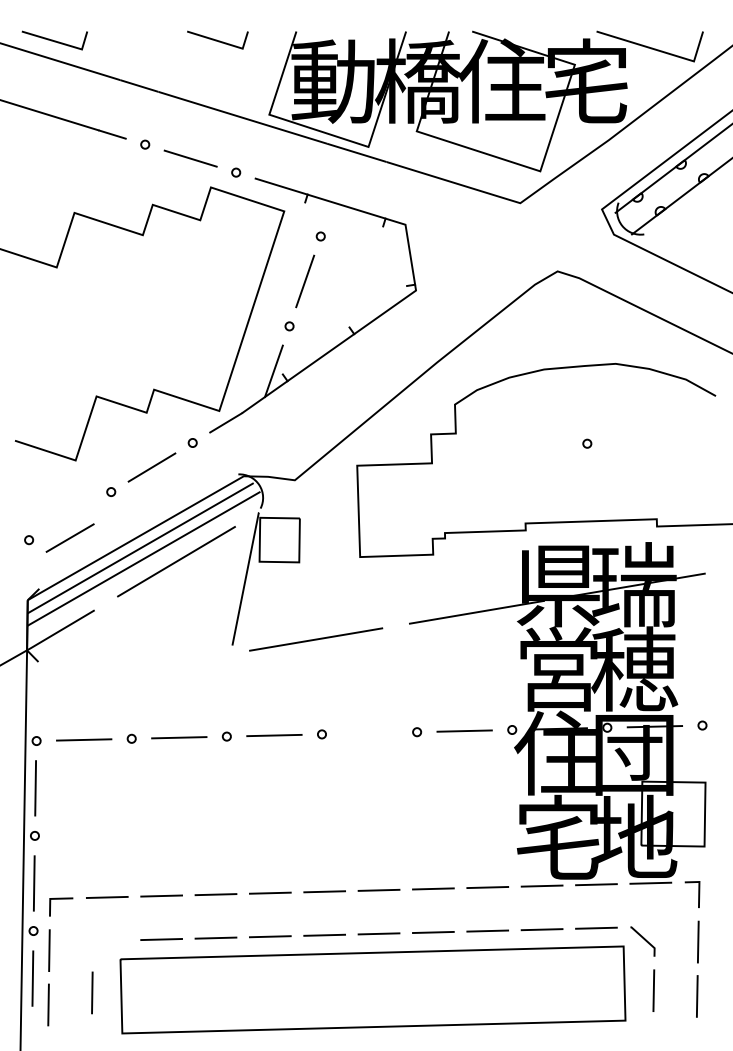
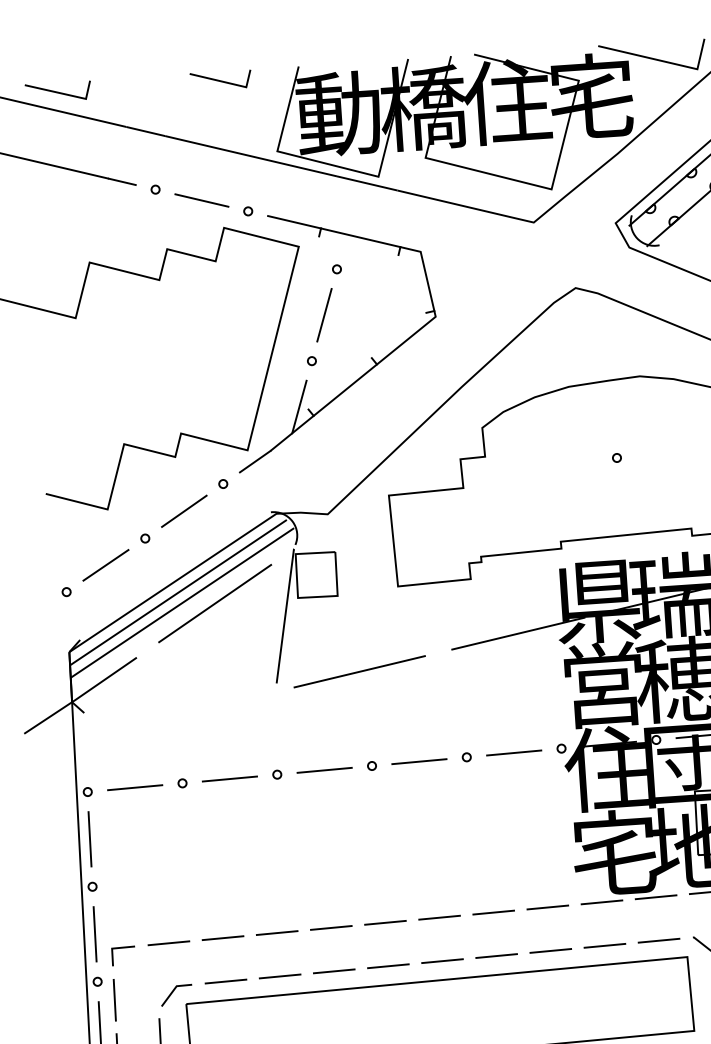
line: (69, 537) -> (105, 564), moved
line: (369, 732) -> (419, 760), added
line: (108, 946) -> (173, 992), added

